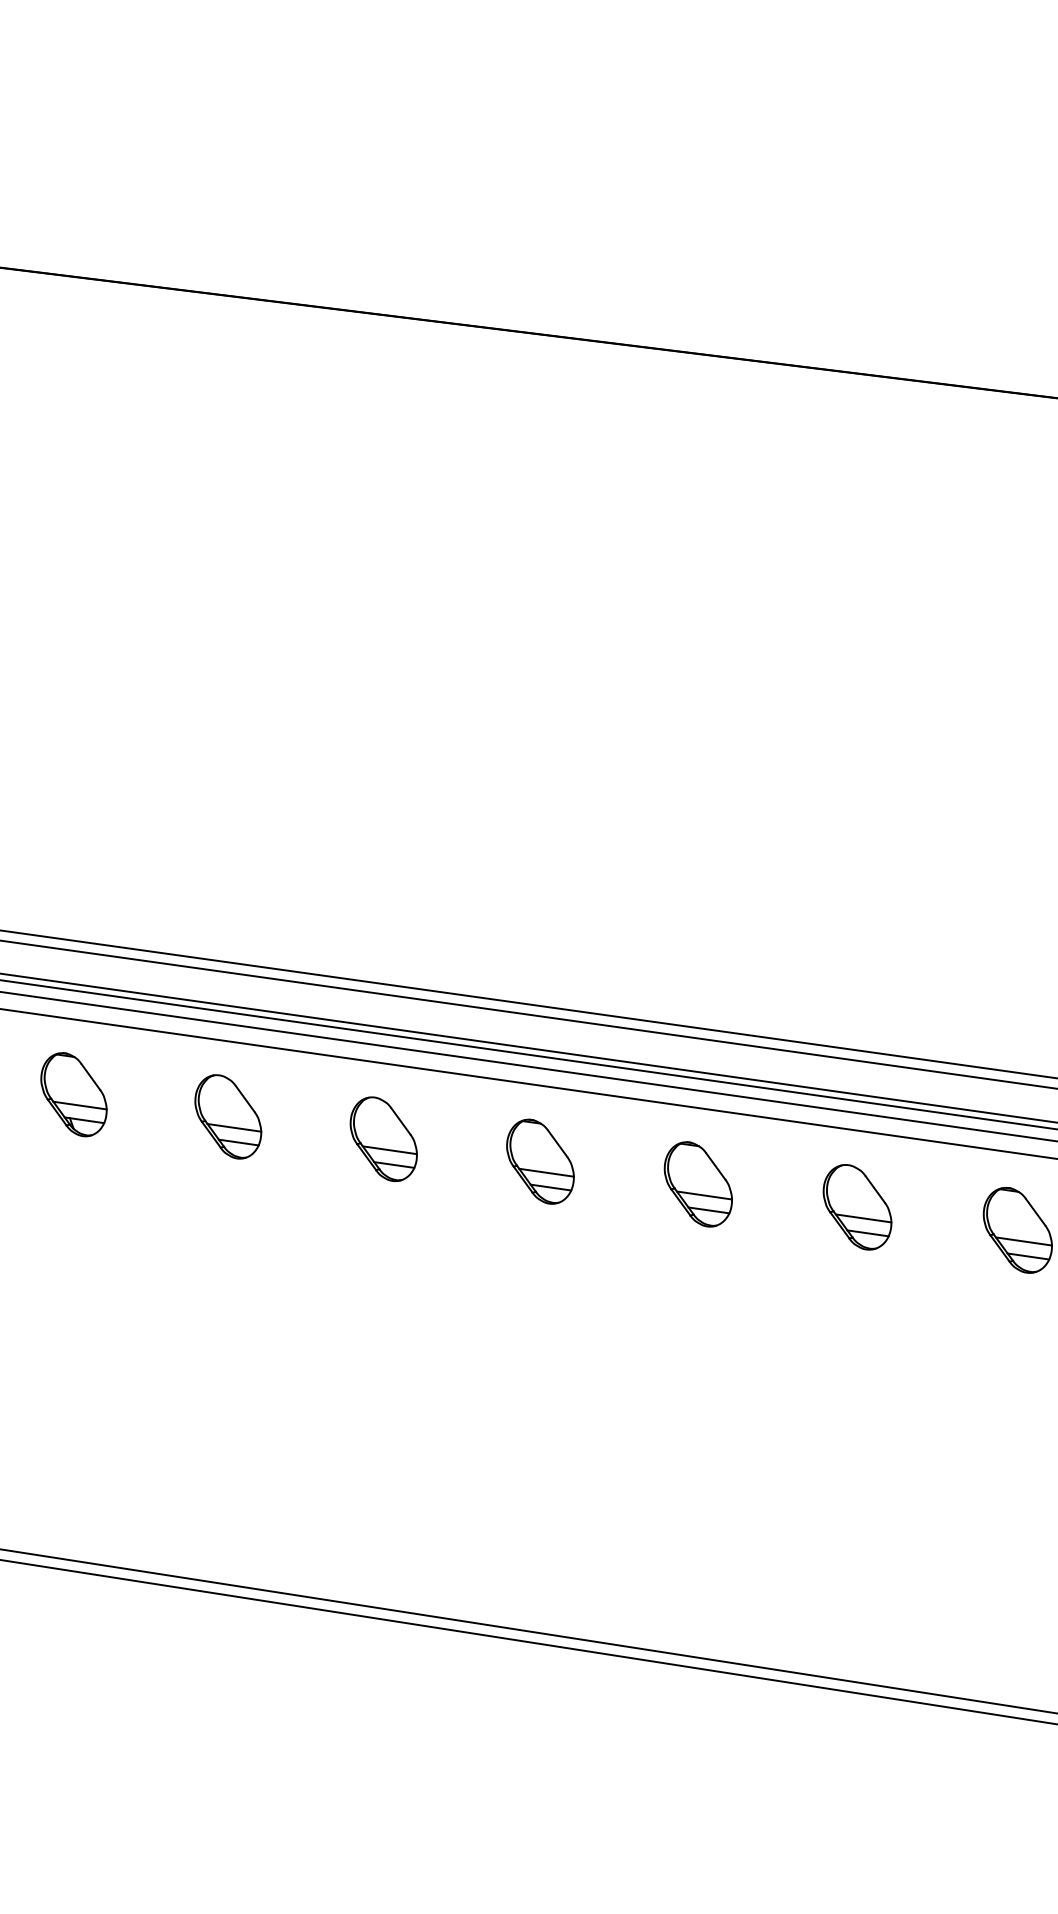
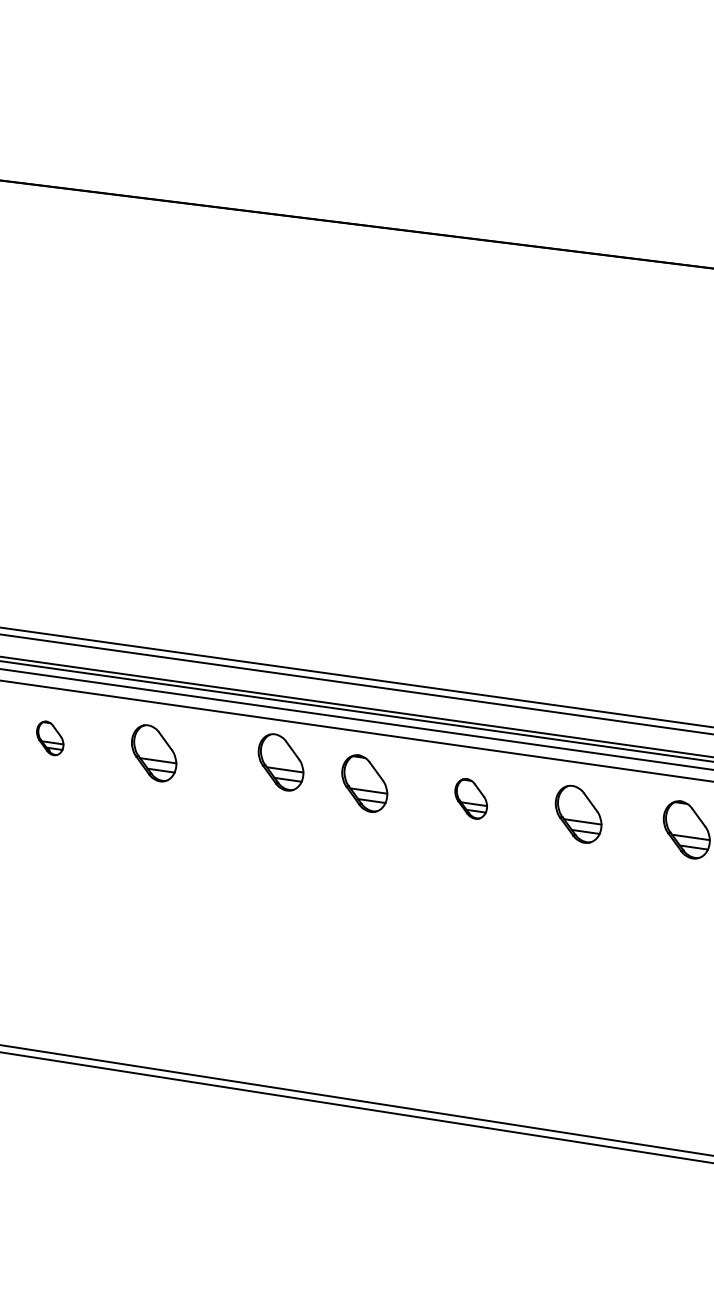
part: (74, 1094) -> (50, 738), size x0.6
part: (382, 1139) -> (280, 762), moved
part: (697, 1183) -> (470, 798), size x0.7

